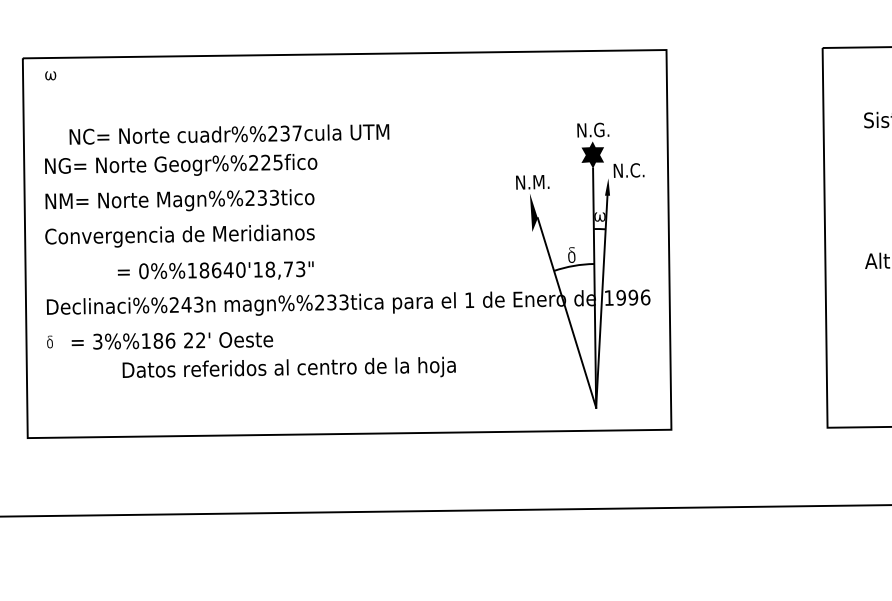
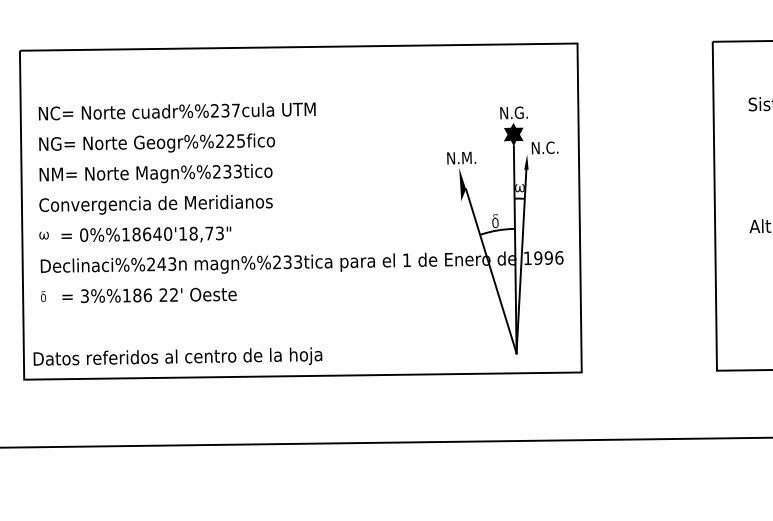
part: (50, 75) -> (43, 235), moved
text: (229, 134) -> (177, 111), moved
text: (215, 270) -> (146, 234), moved
text: (288, 366) -> (177, 355), moved

